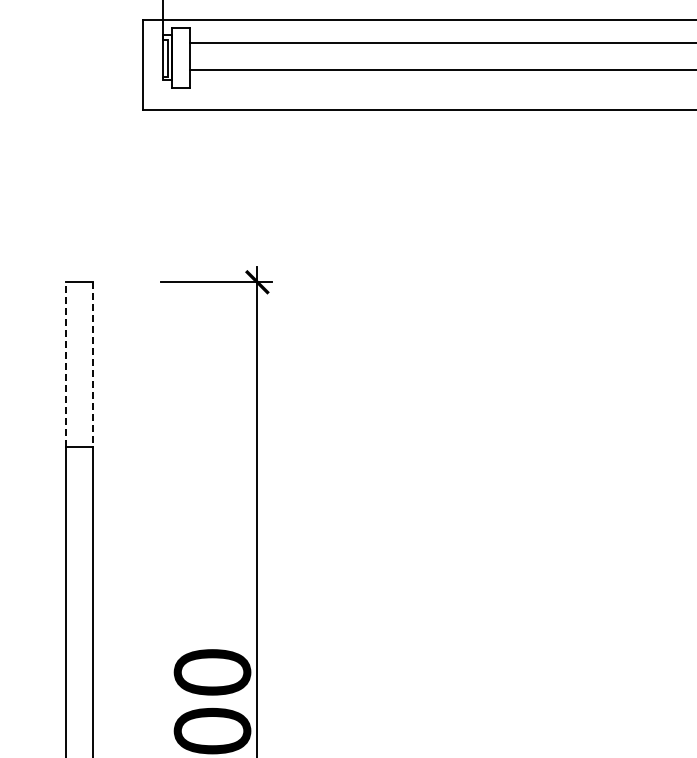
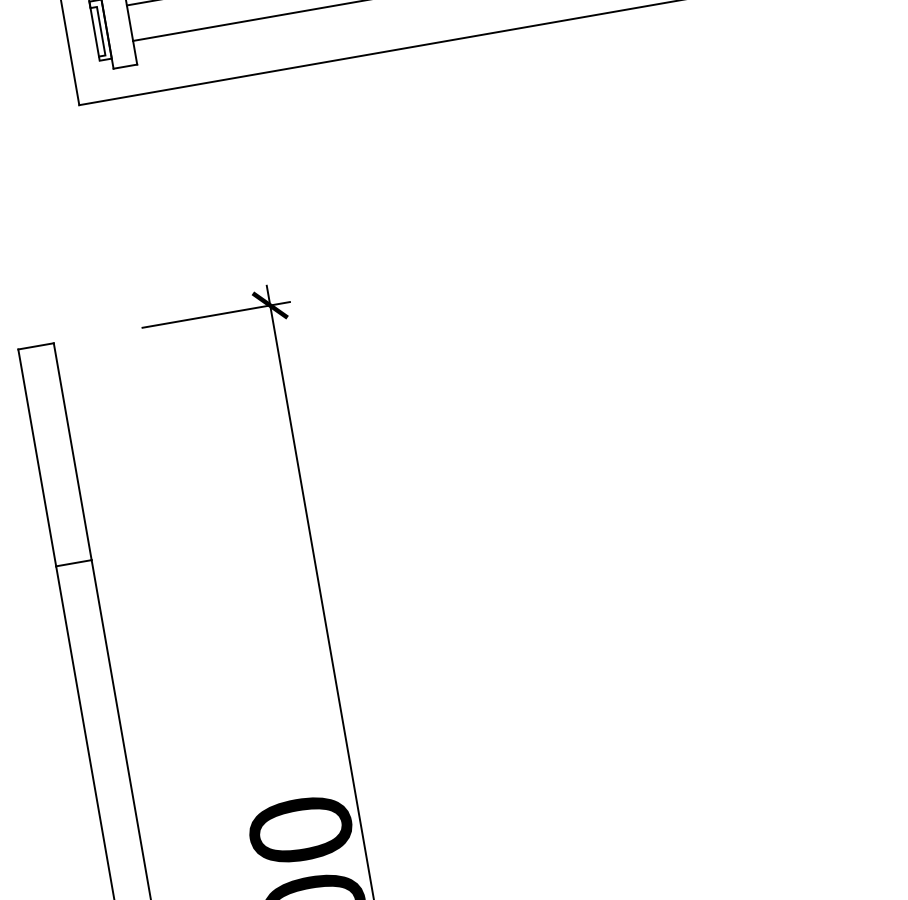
line: (66, 364) -> (37, 457), dashed -> solid
line: (93, 365) -> (73, 452), dashed -> solid

